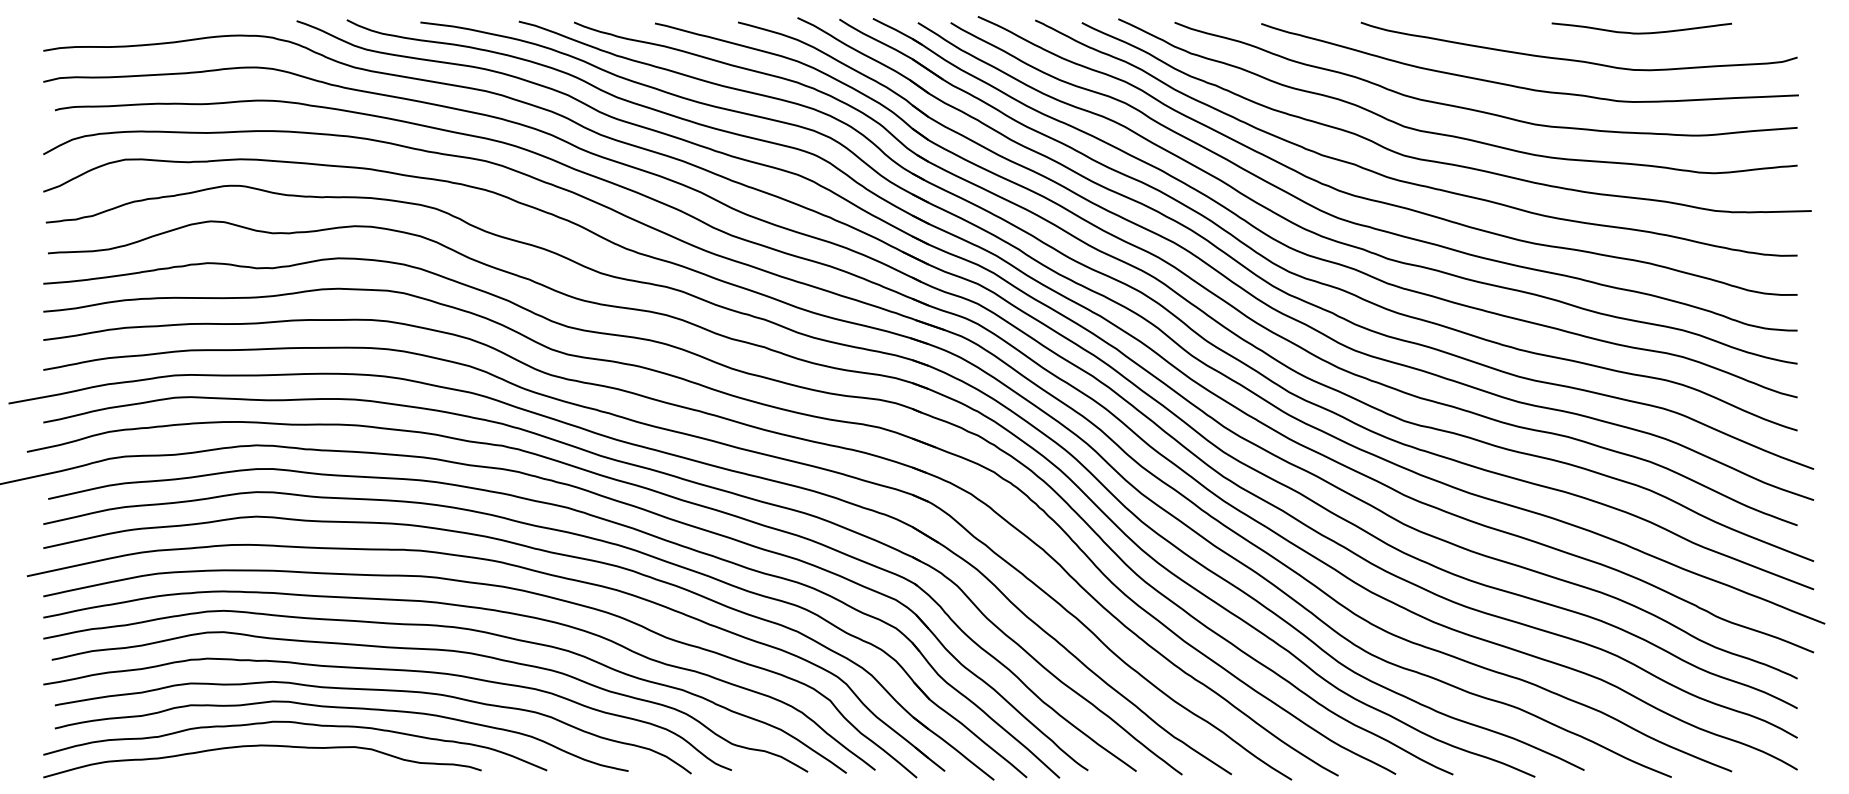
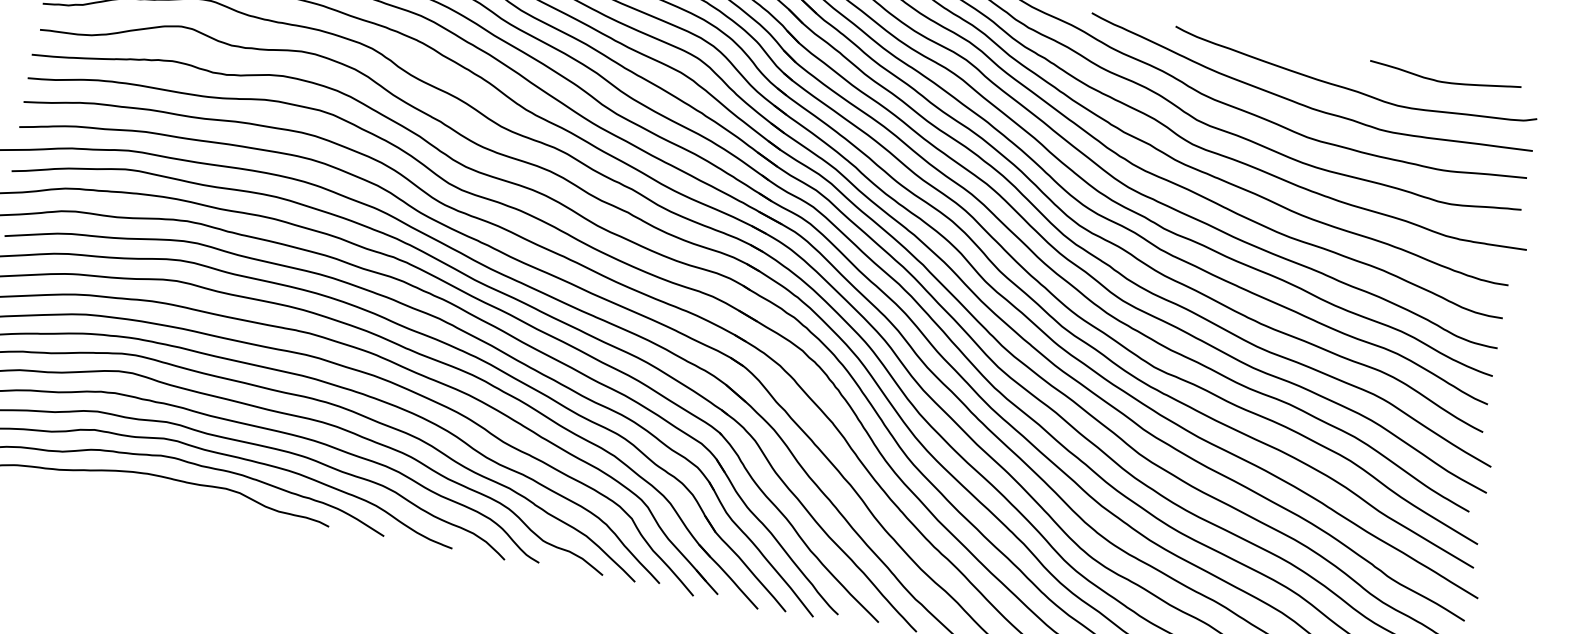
curve: (1641, 32) -> (1444, 81), moved

